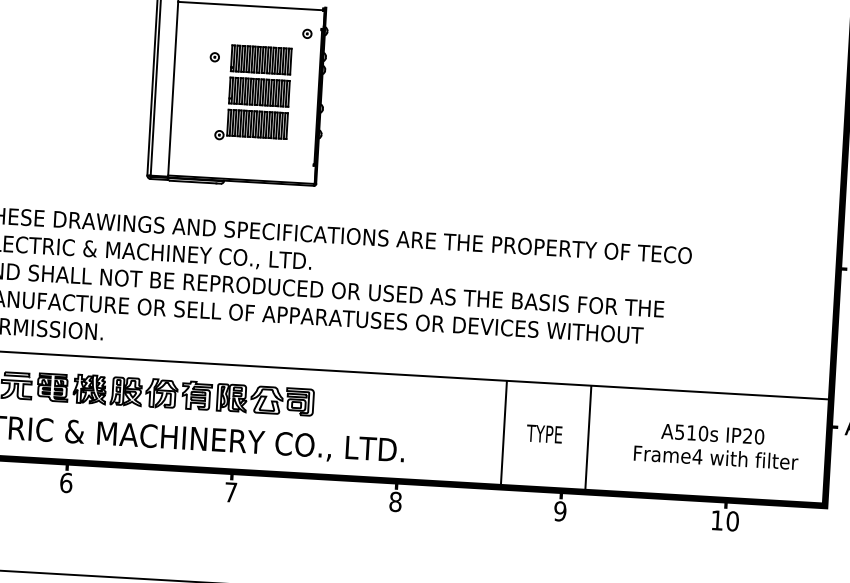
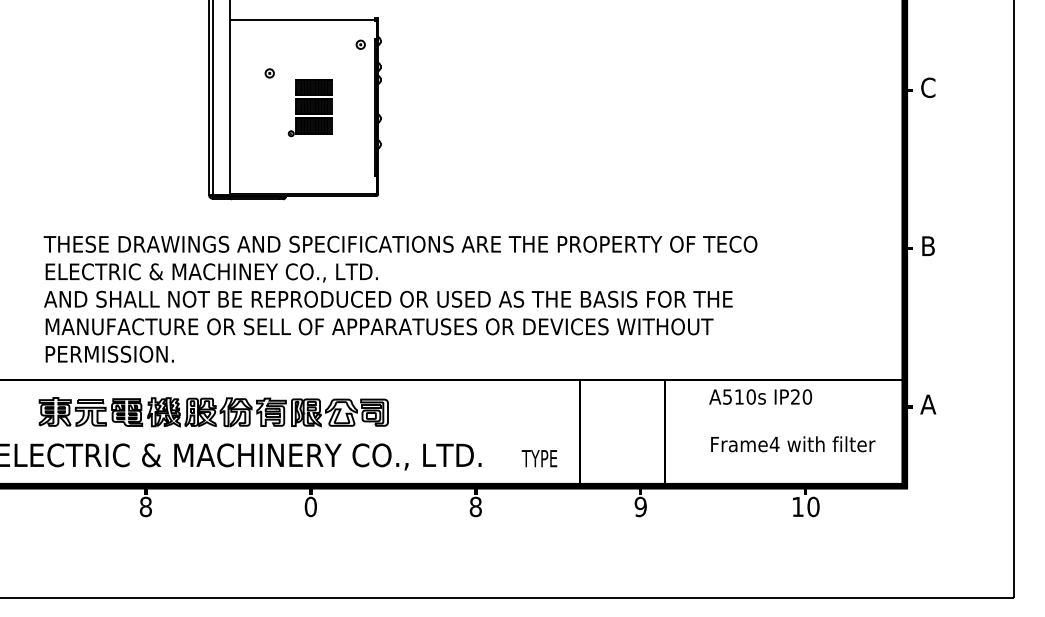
part: (252, 93) -> (309, 107), size x0.6
text: (544, 433) -> (539, 458), moved
text: (712, 433) -> (760, 396), moved
text: (65, 482) -> (145, 506), 6 -> 8
text: (230, 491) -> (310, 506), 7 -> 0

